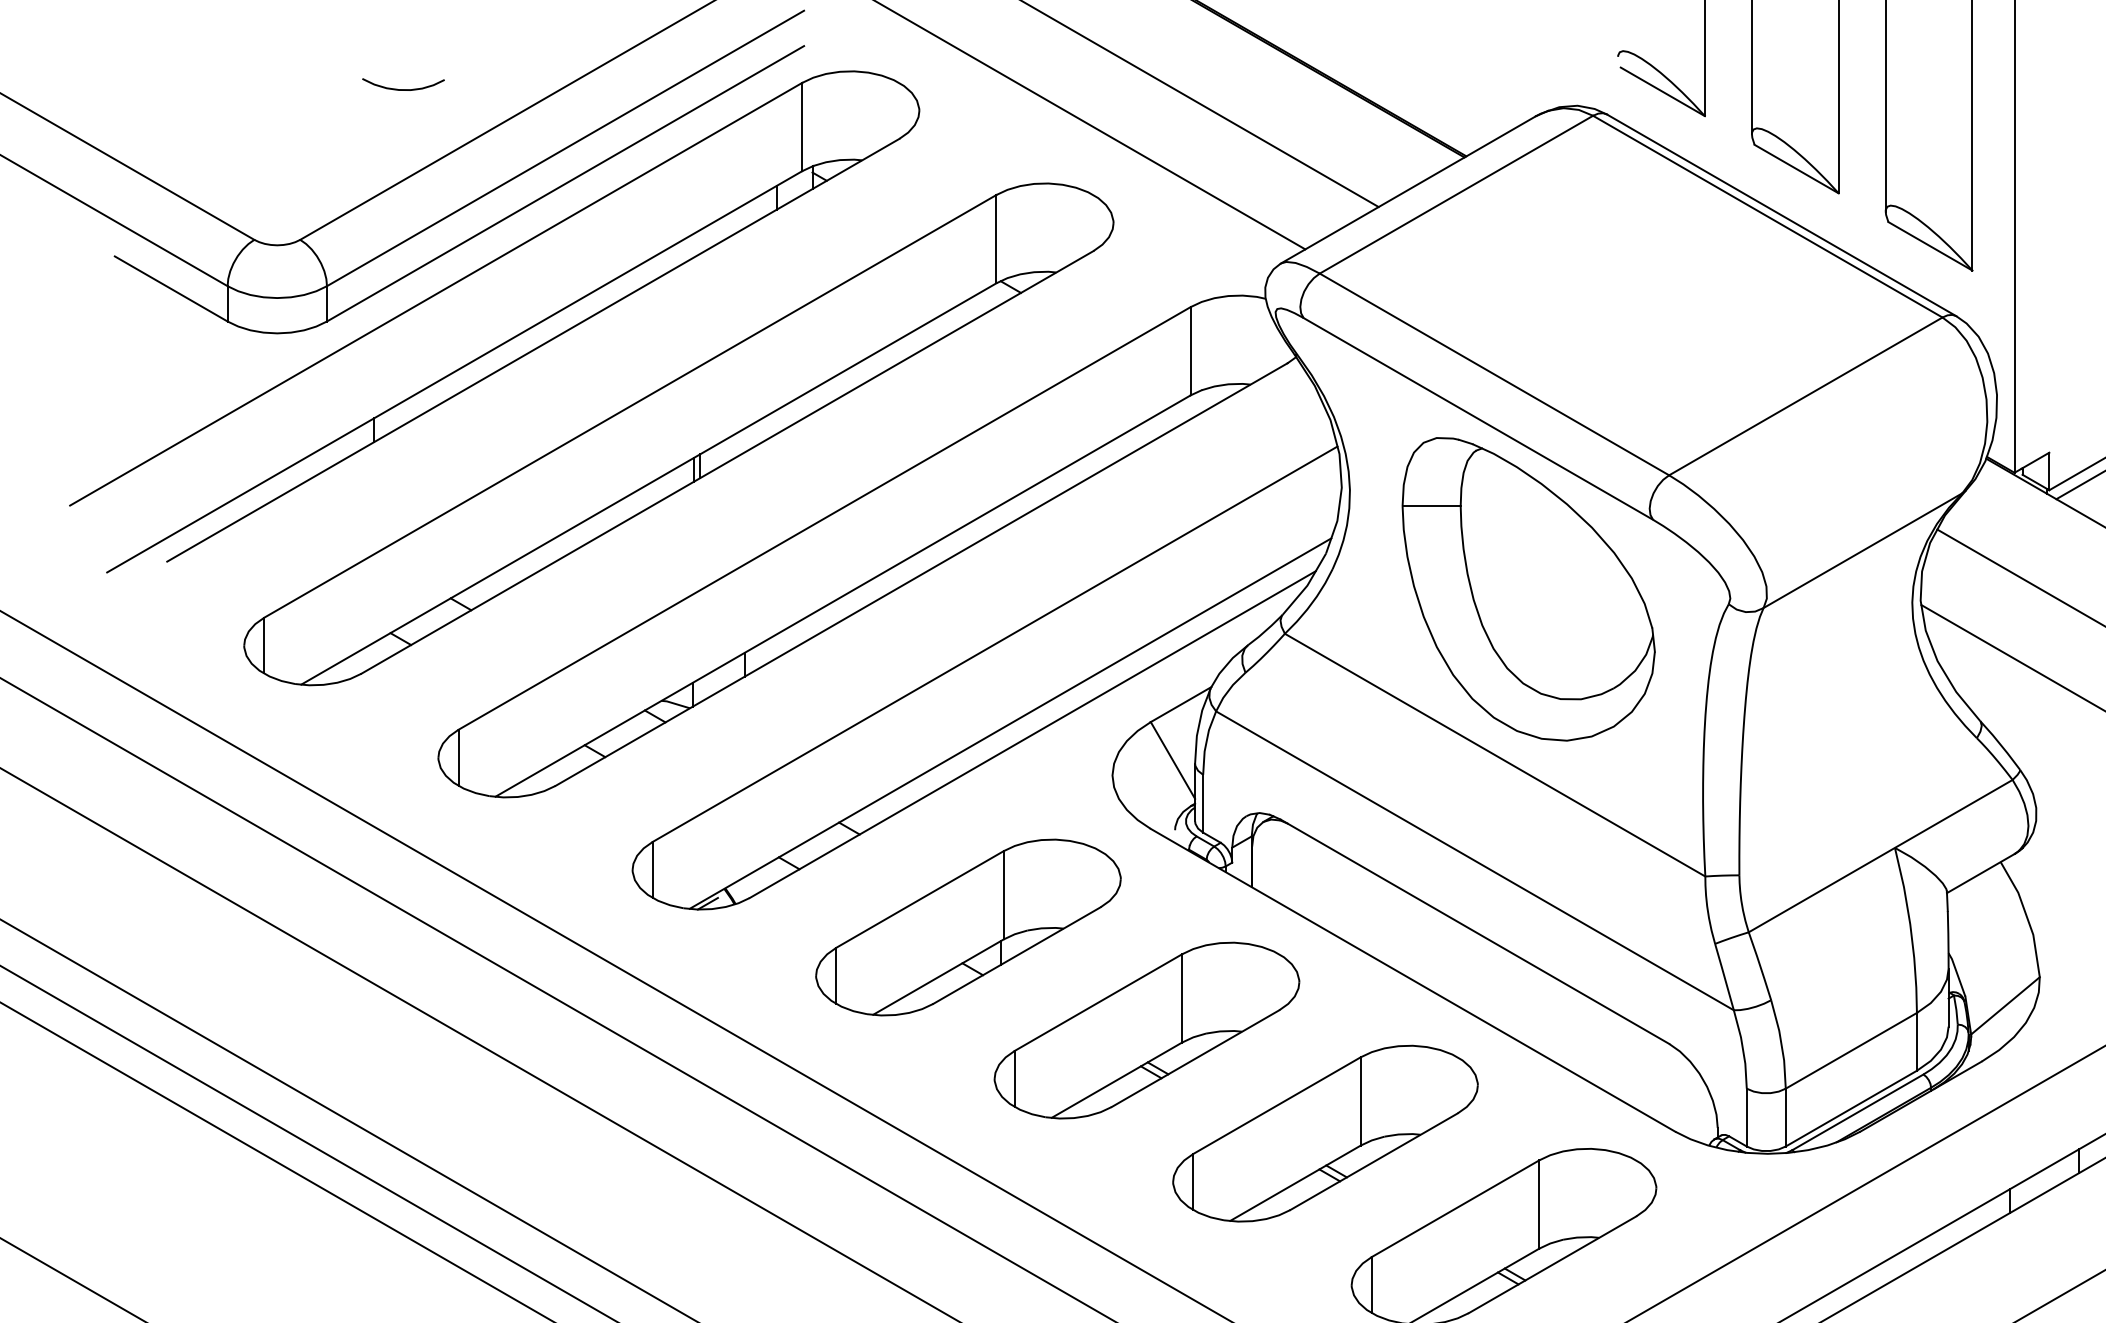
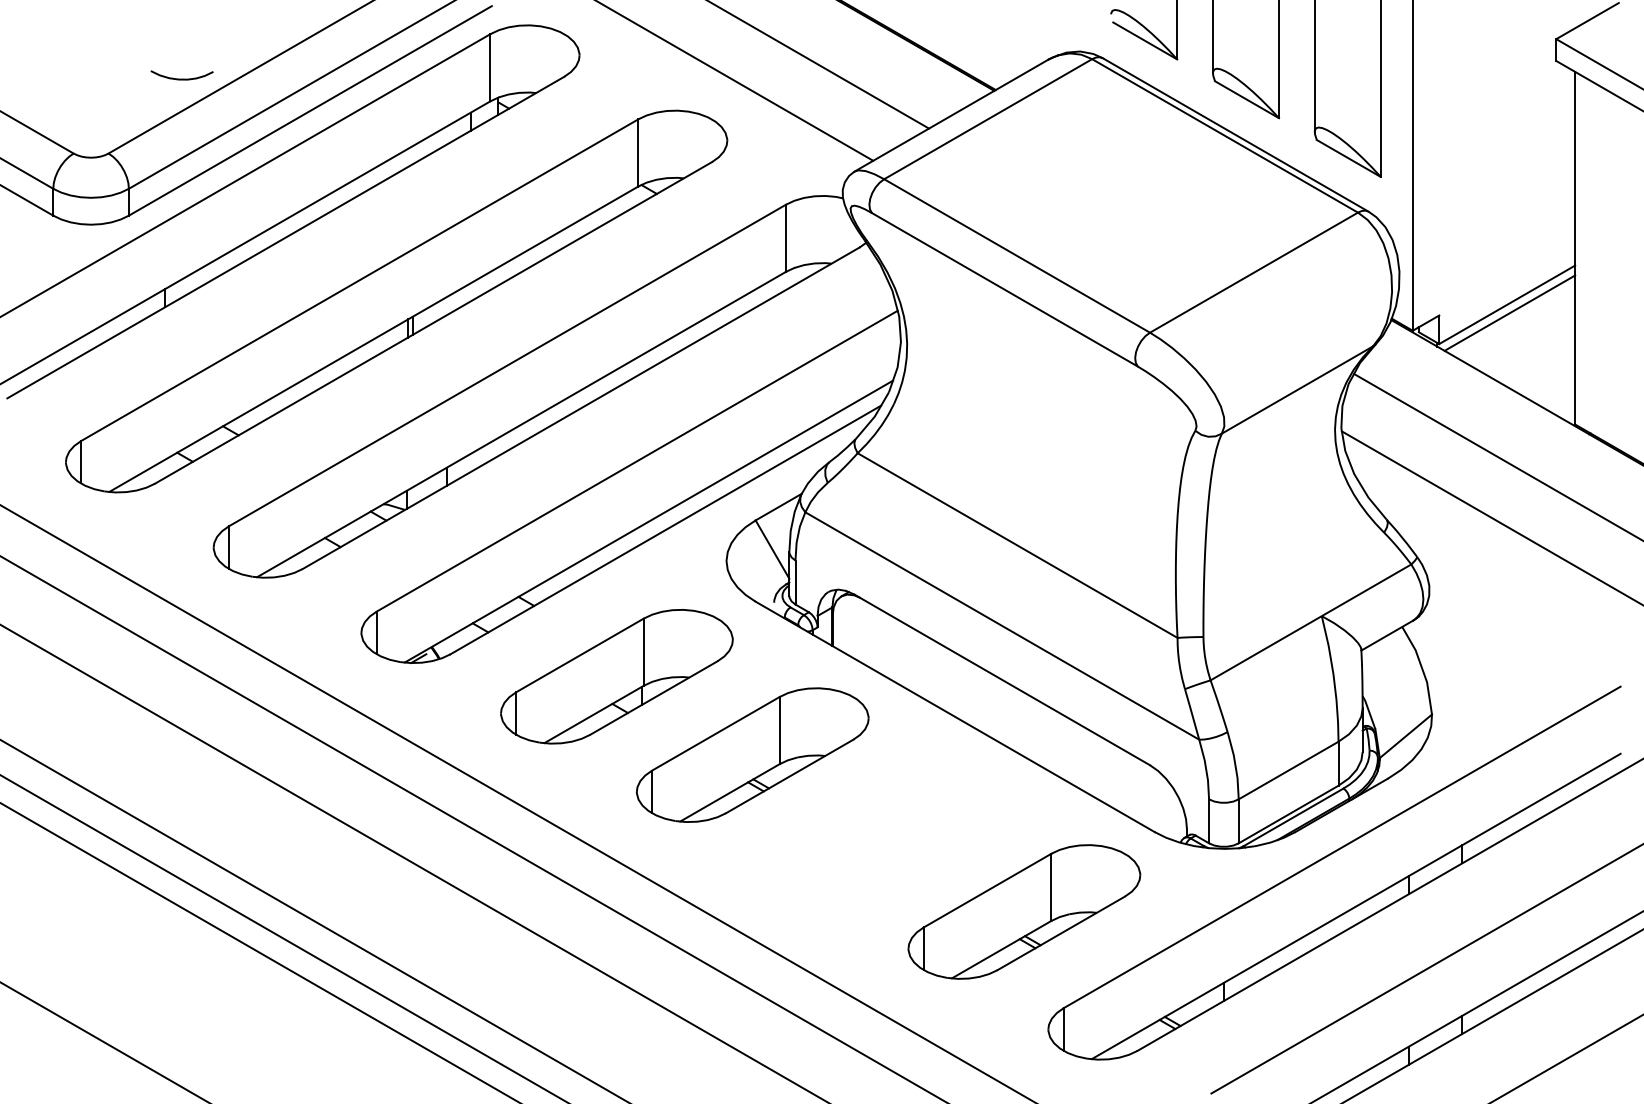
curve: (402, 88) -> (181, 78), moved
part: (1529, 589) -> (1043, 419), removed
part: (1325, 1133) -> (888, 833), removed

